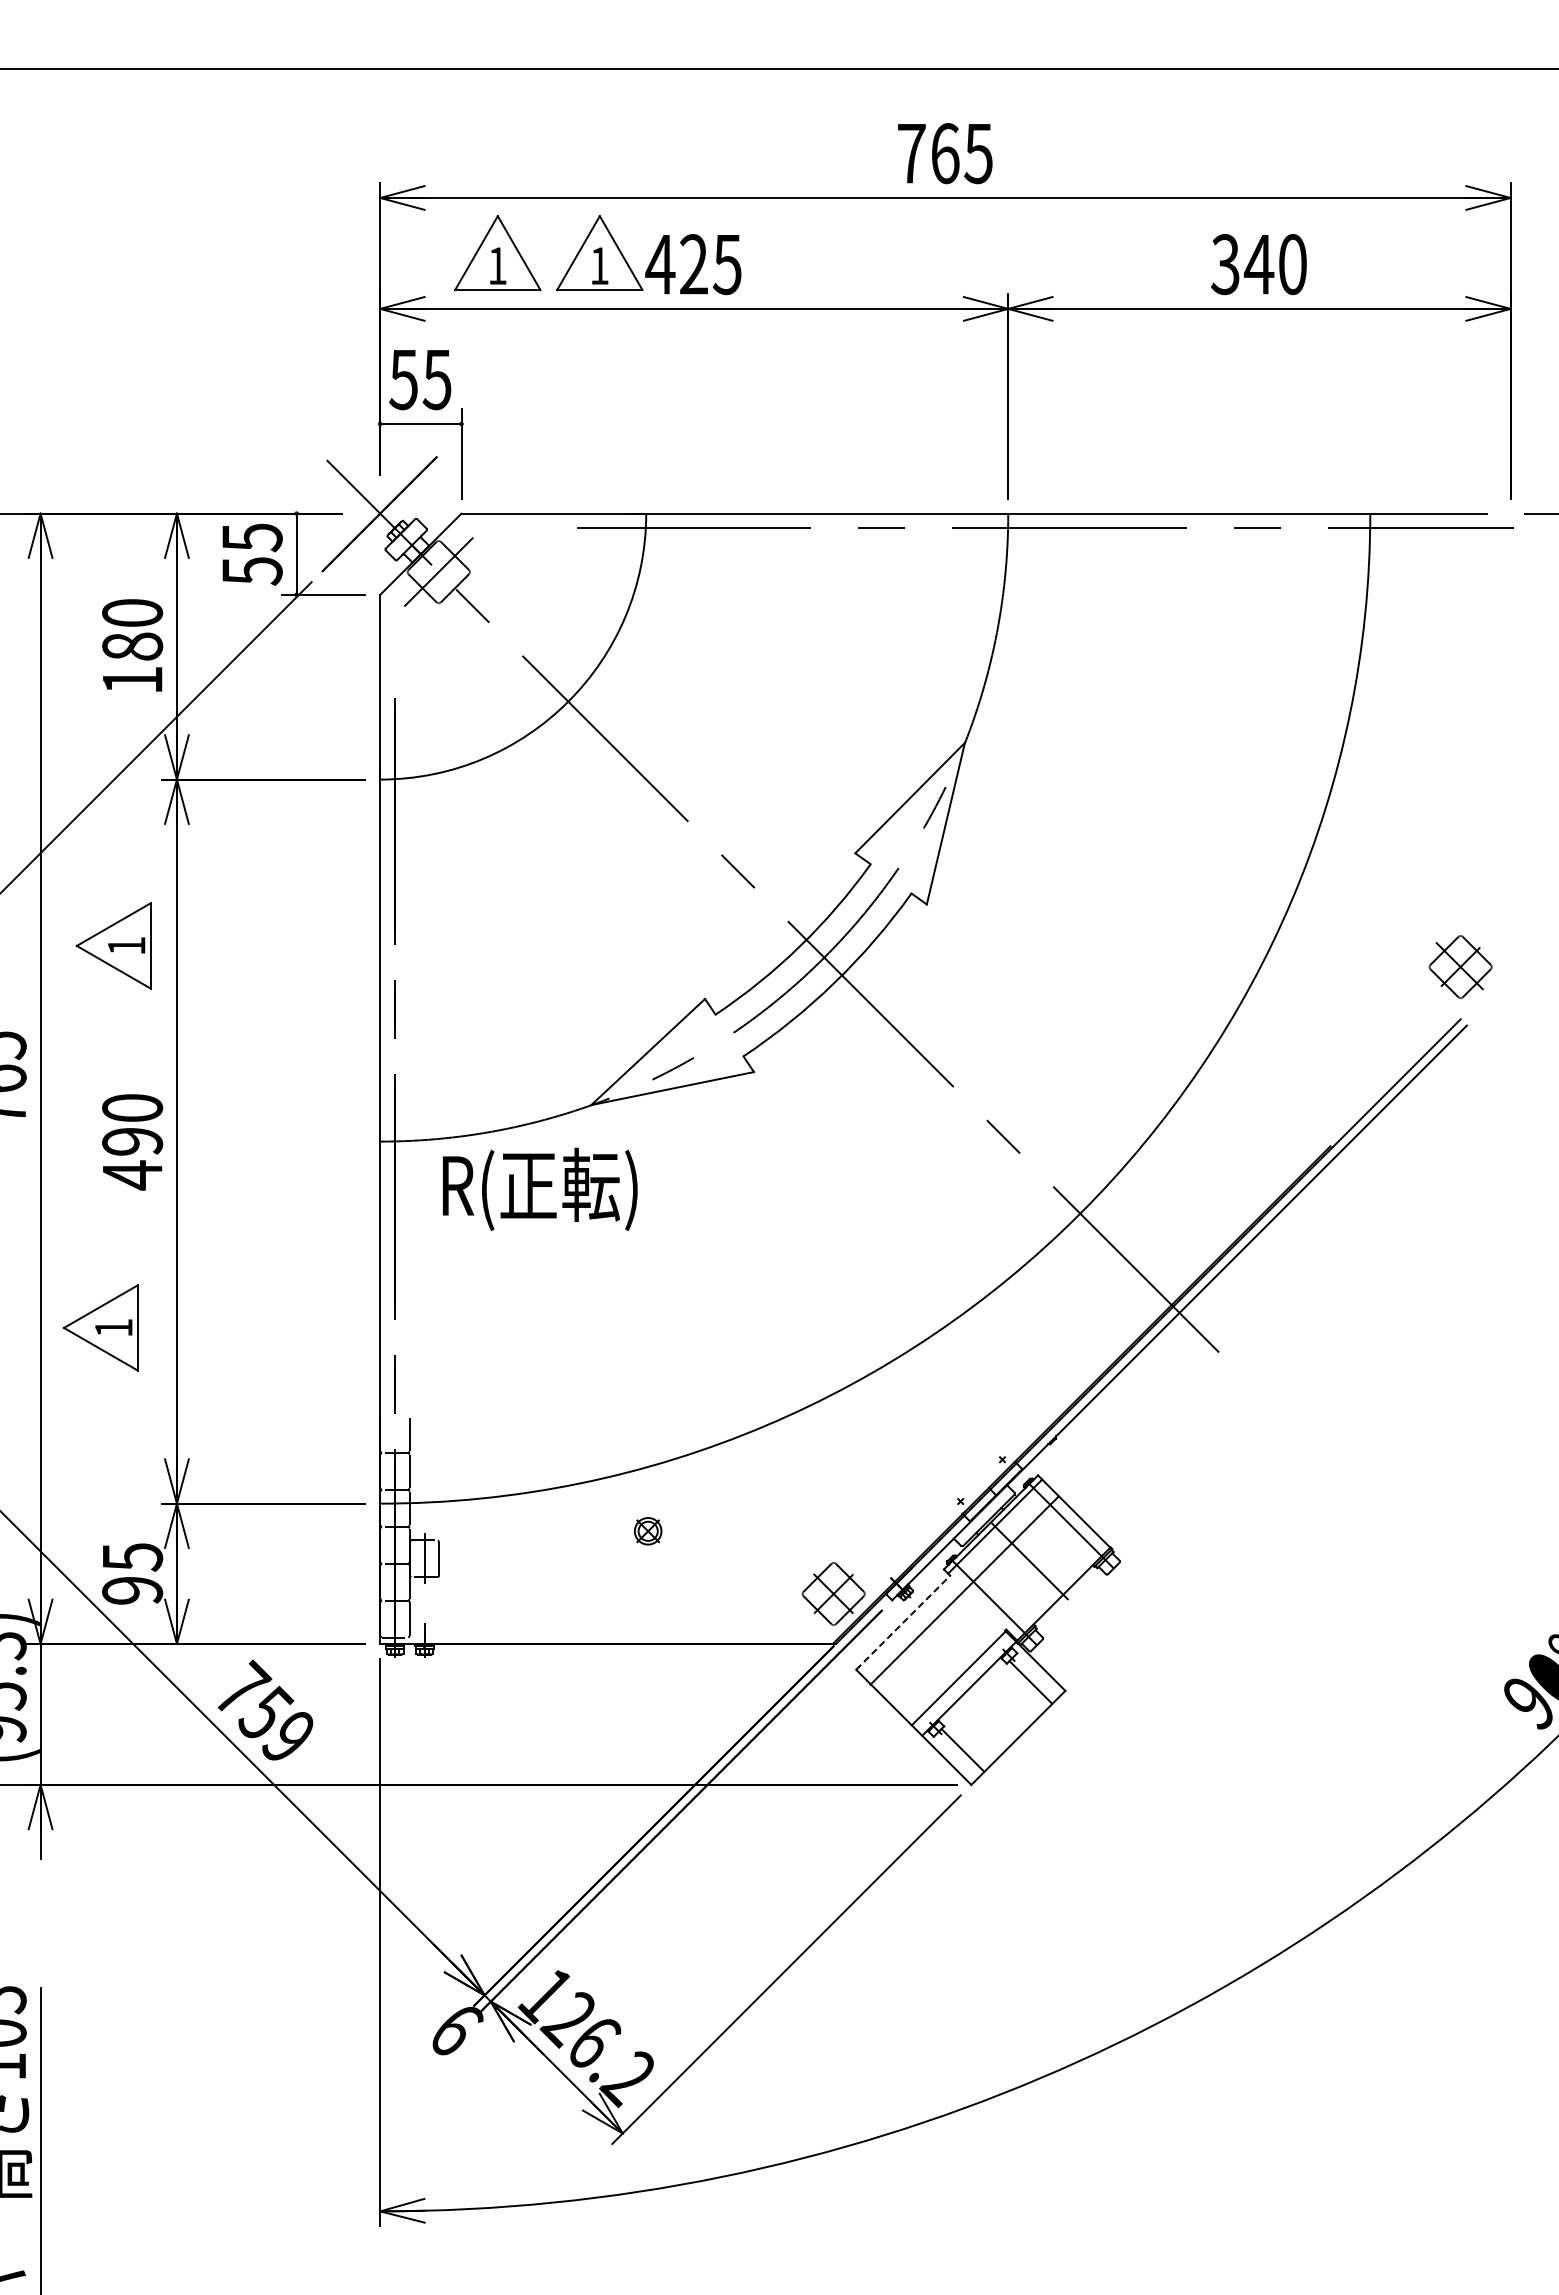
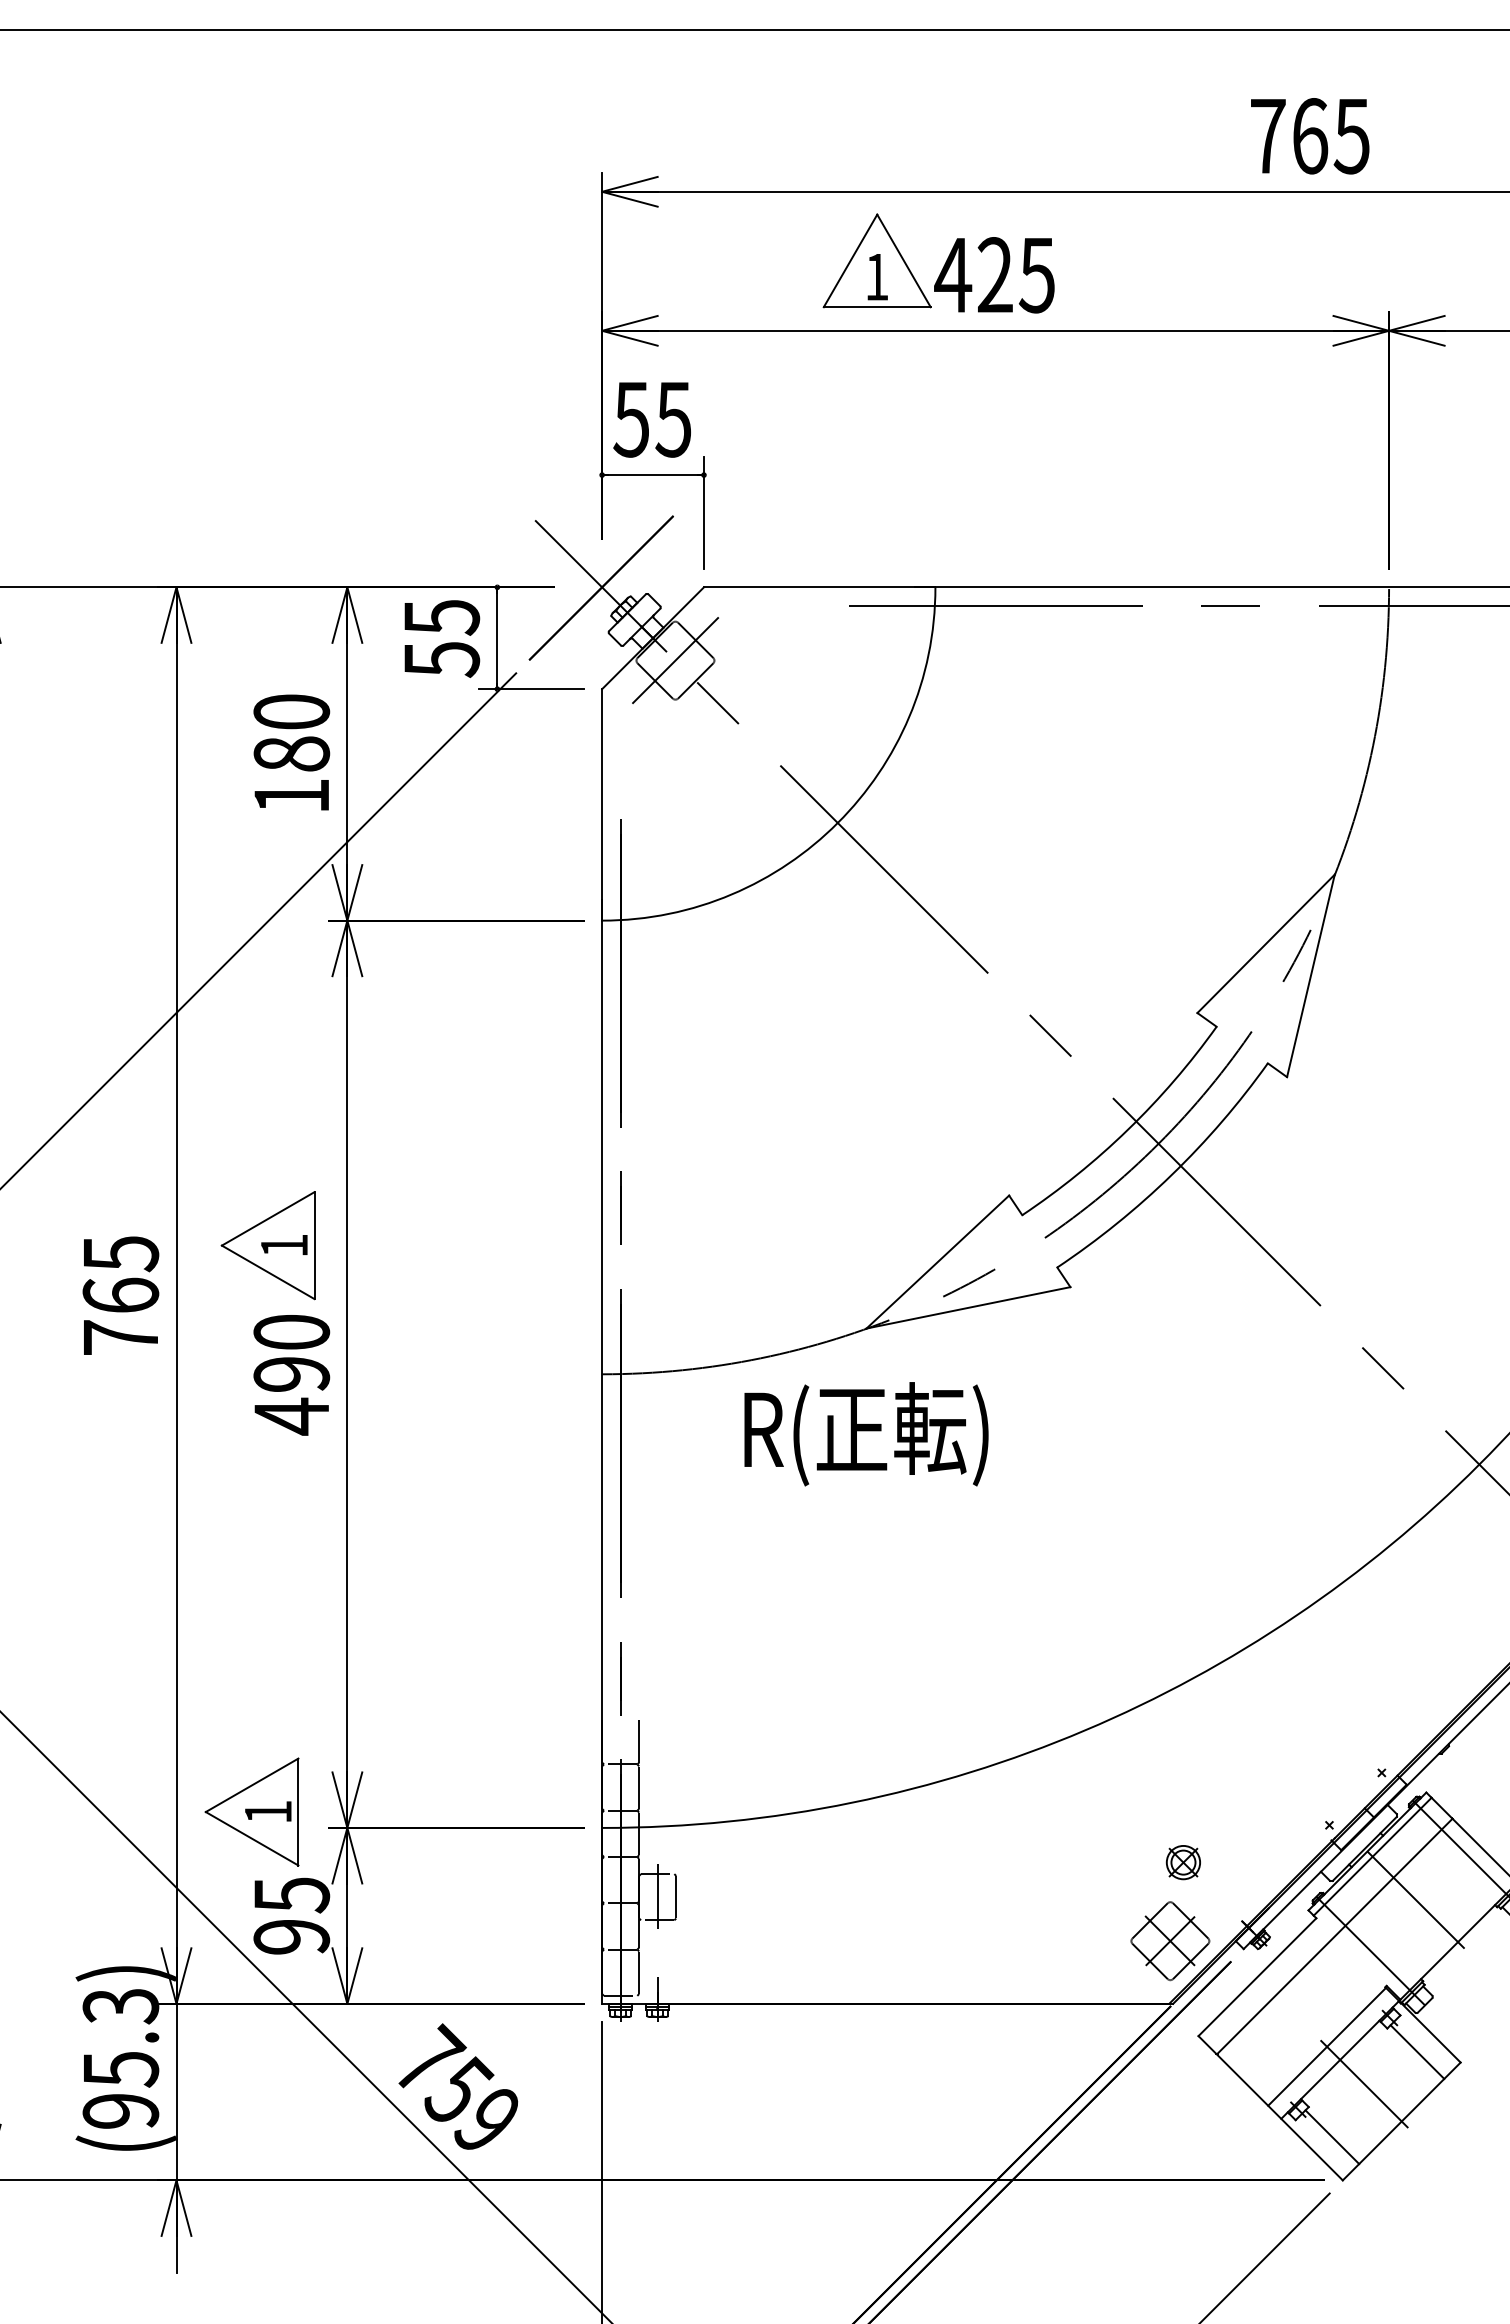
part: (497, 253) -> (749, 261), removed
part: (113, 945) -> (267, 1245), moved
text: (540, 1189) -> (866, 1434), moved
part: (100, 1327) -> (251, 1811), moved
part: (648, 1531) -> (1183, 1862), moved
line: (903, 1622) -> (1257, 1976), dashed -> solid
line: (988, 1708) -> (1364, 2084), added

